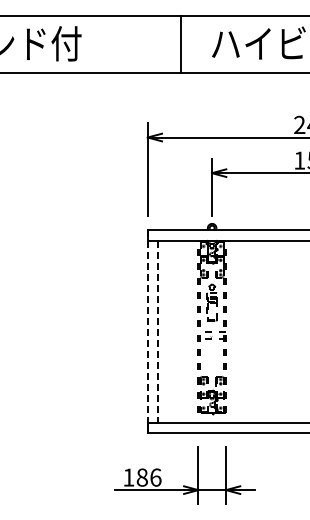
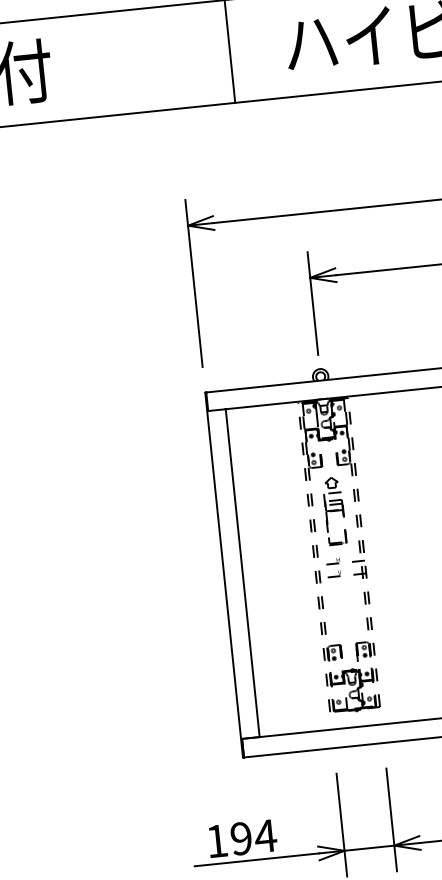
line: (147, 332) -> (223, 576), dashed -> solid
line: (158, 332) -> (243, 574), dashed -> solid
text: (148, 477) -> (252, 837), 186 -> 194

